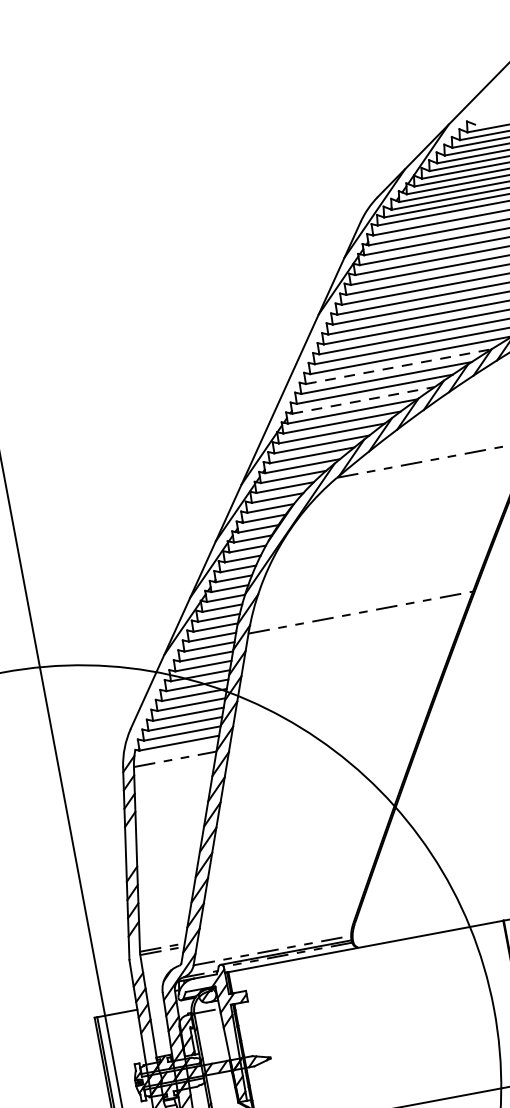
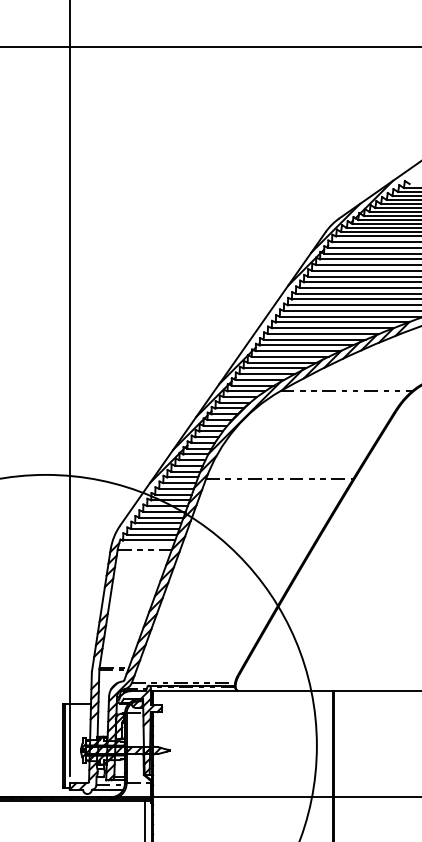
line: (398, 367) -> (332, 328), dashed -> solid
line: (363, 400) -> (306, 345), dashed -> solid

